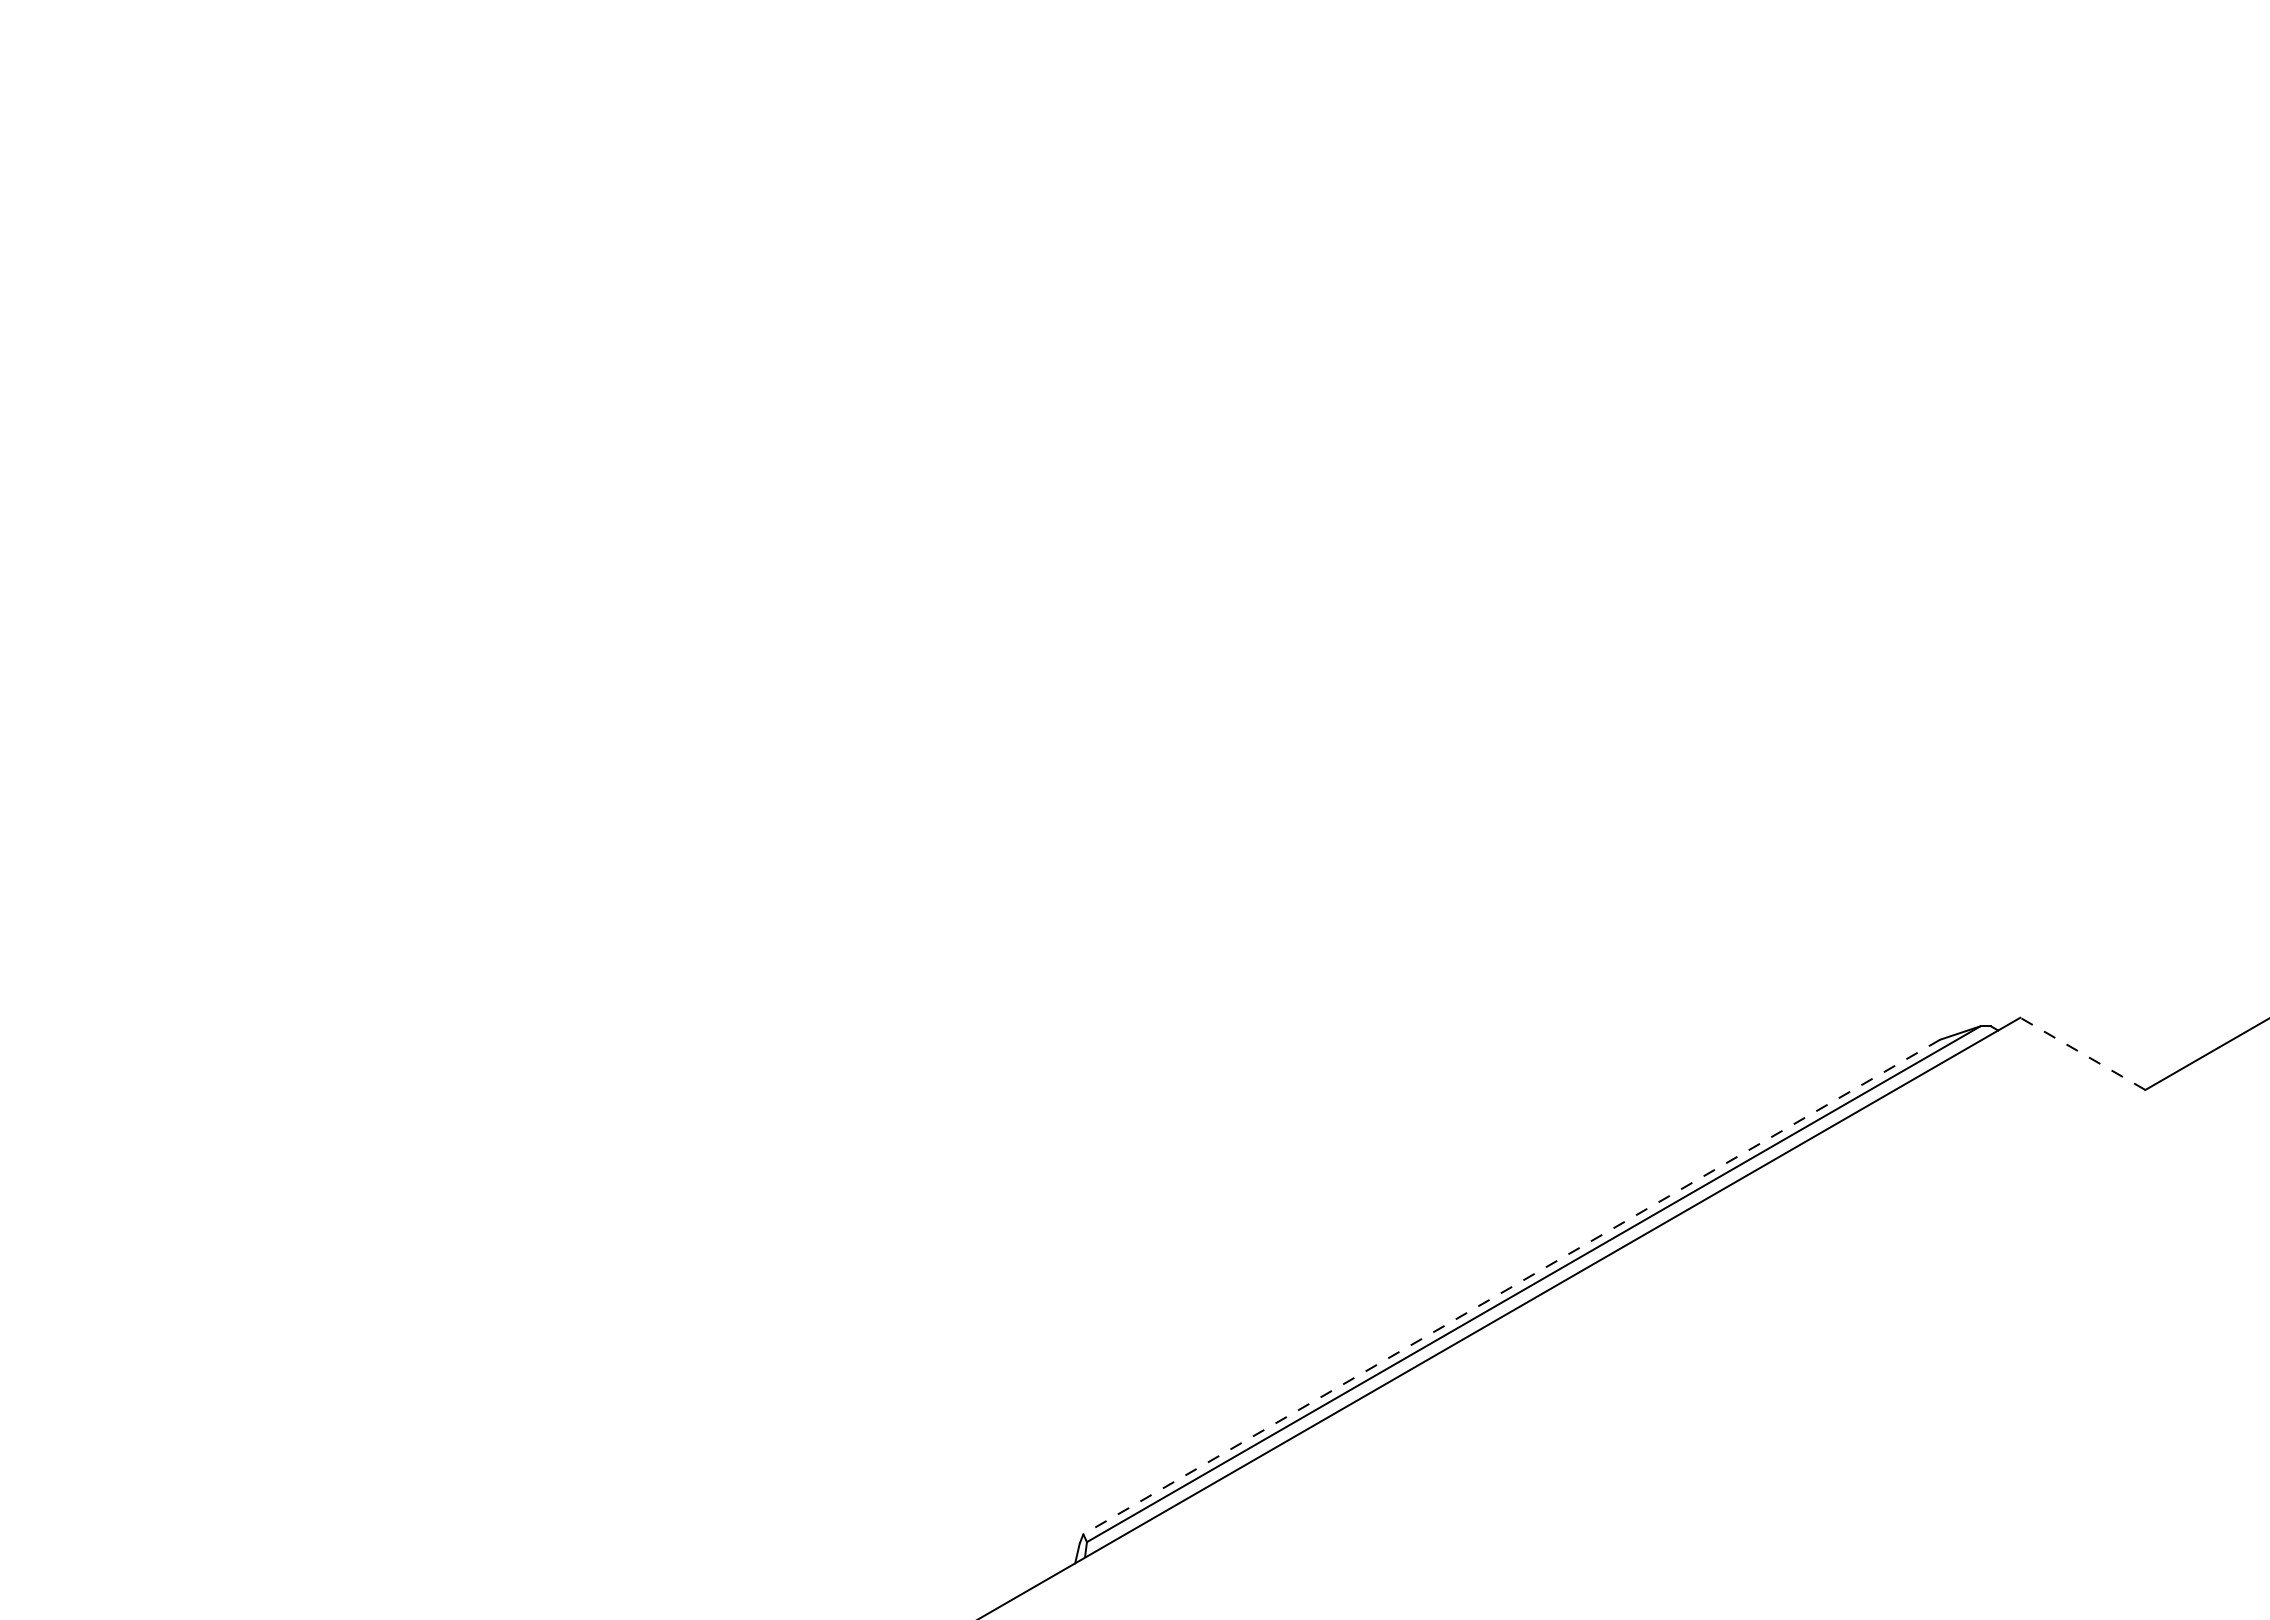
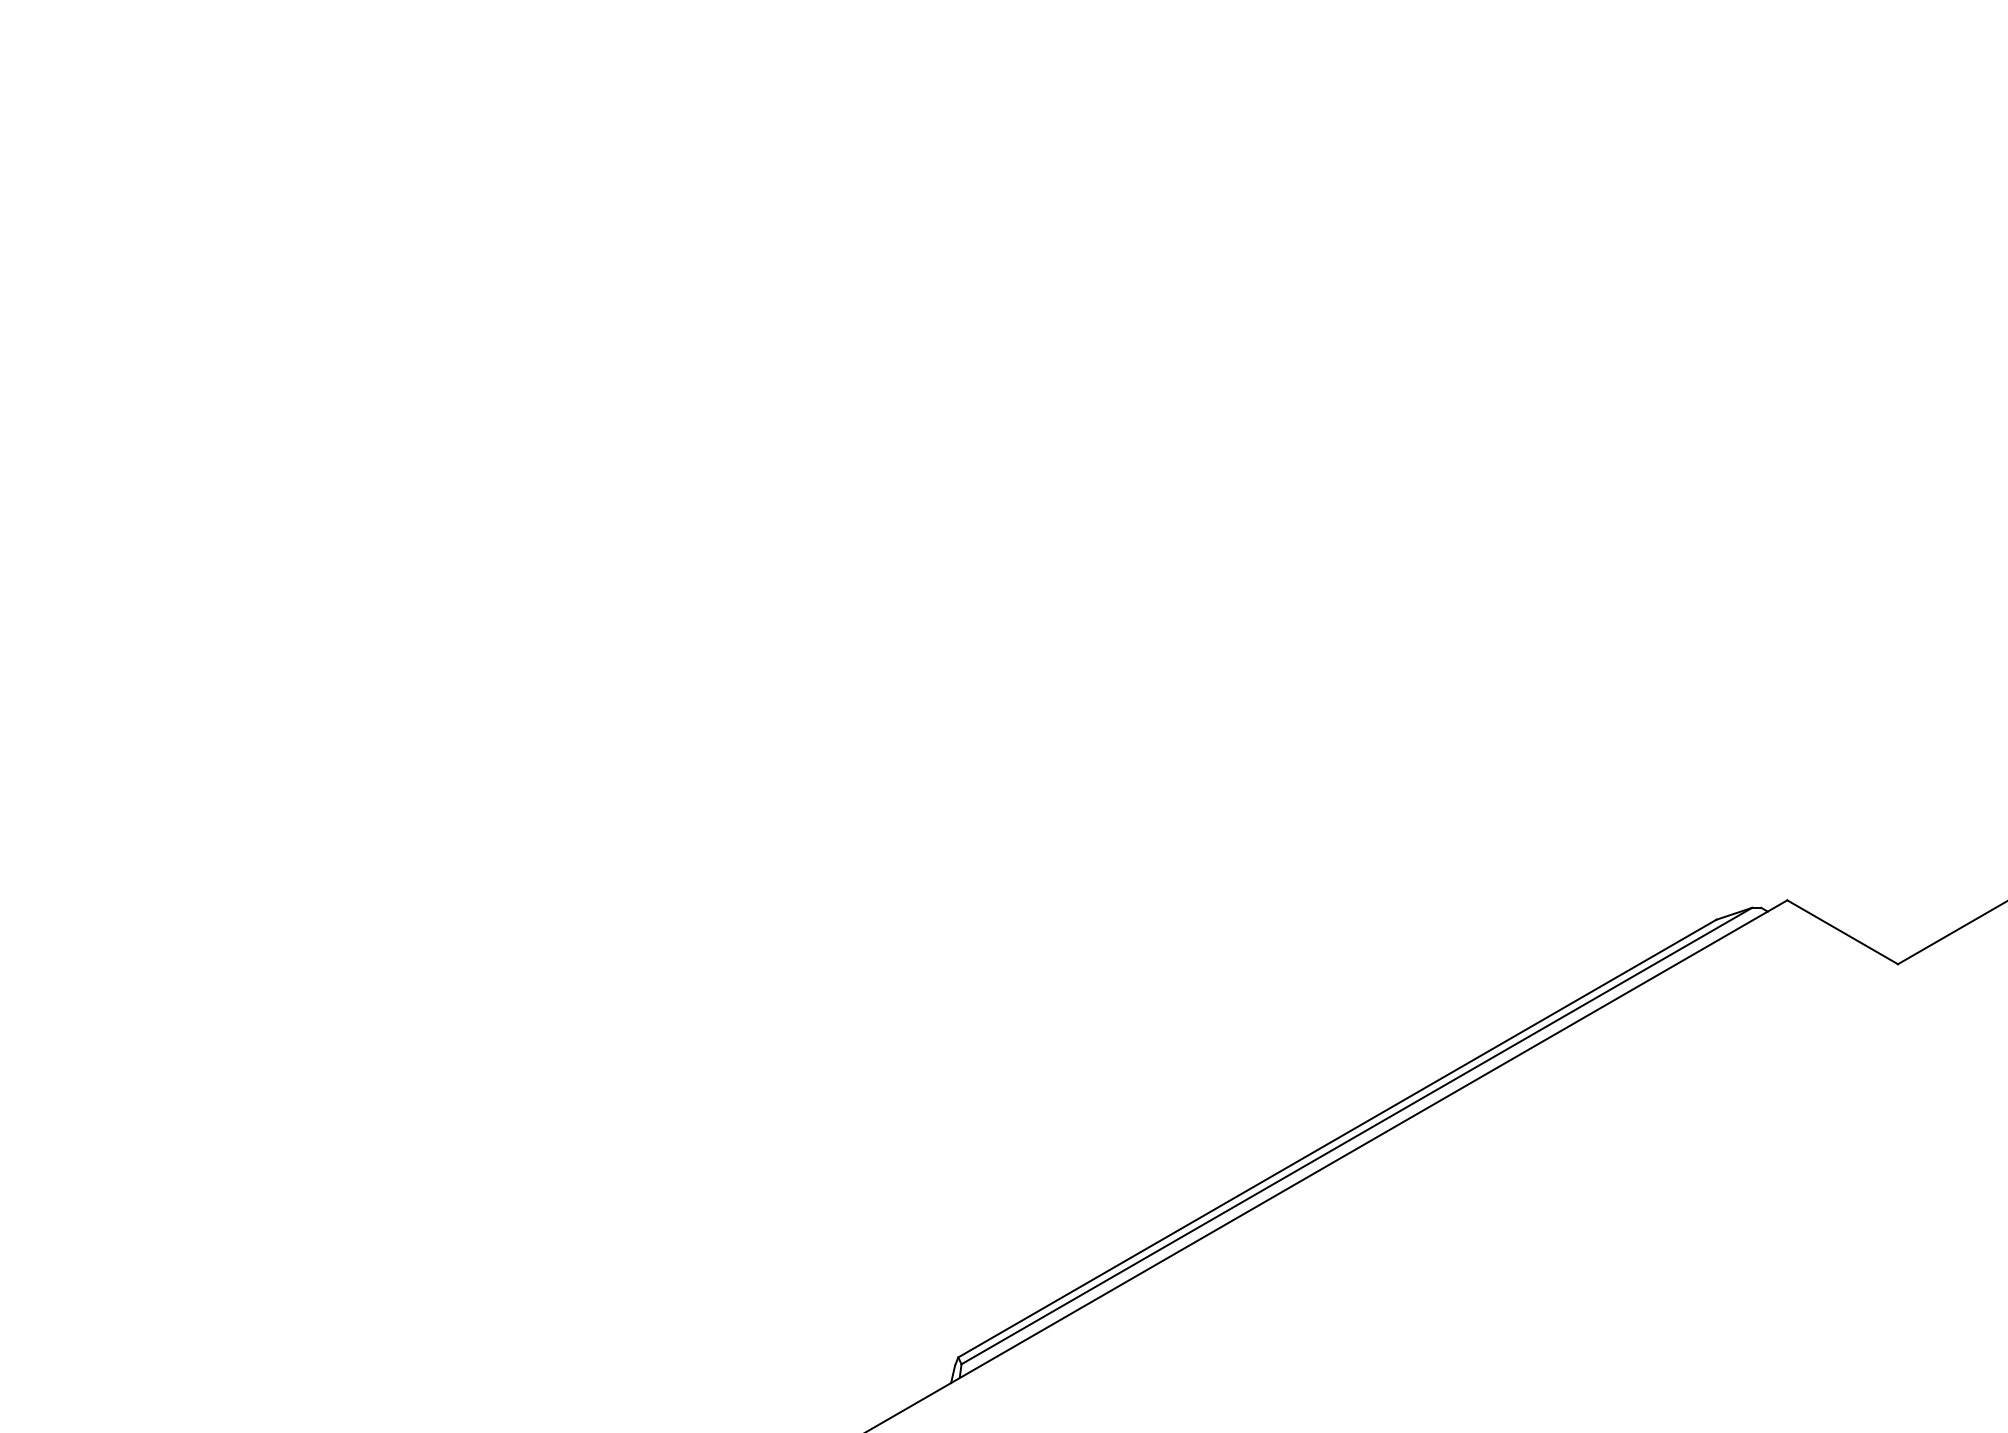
line: (2082, 1053) -> (1842, 931), dashed -> solid
line: (1511, 1287) -> (1337, 1138), dashed -> solid

